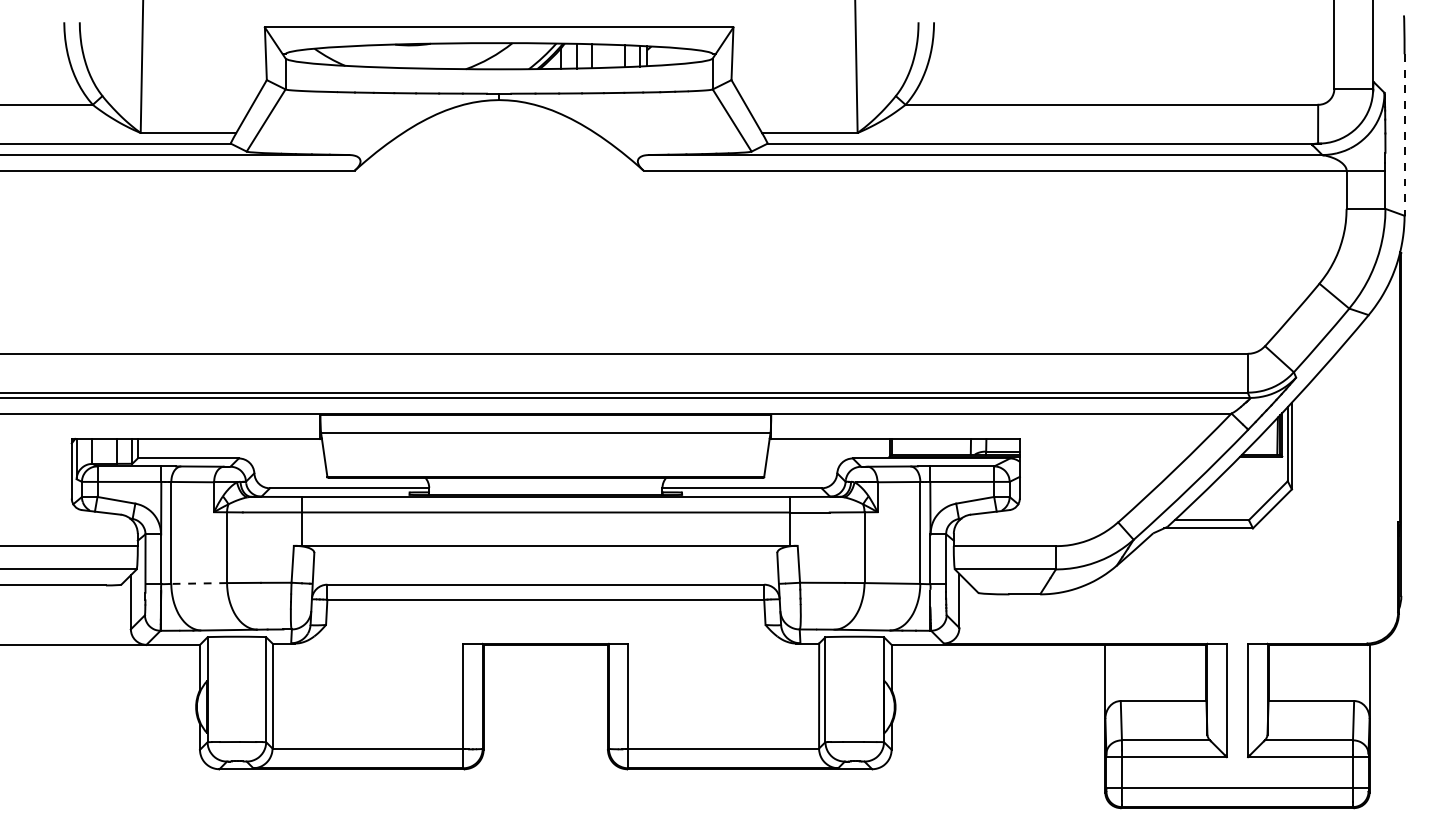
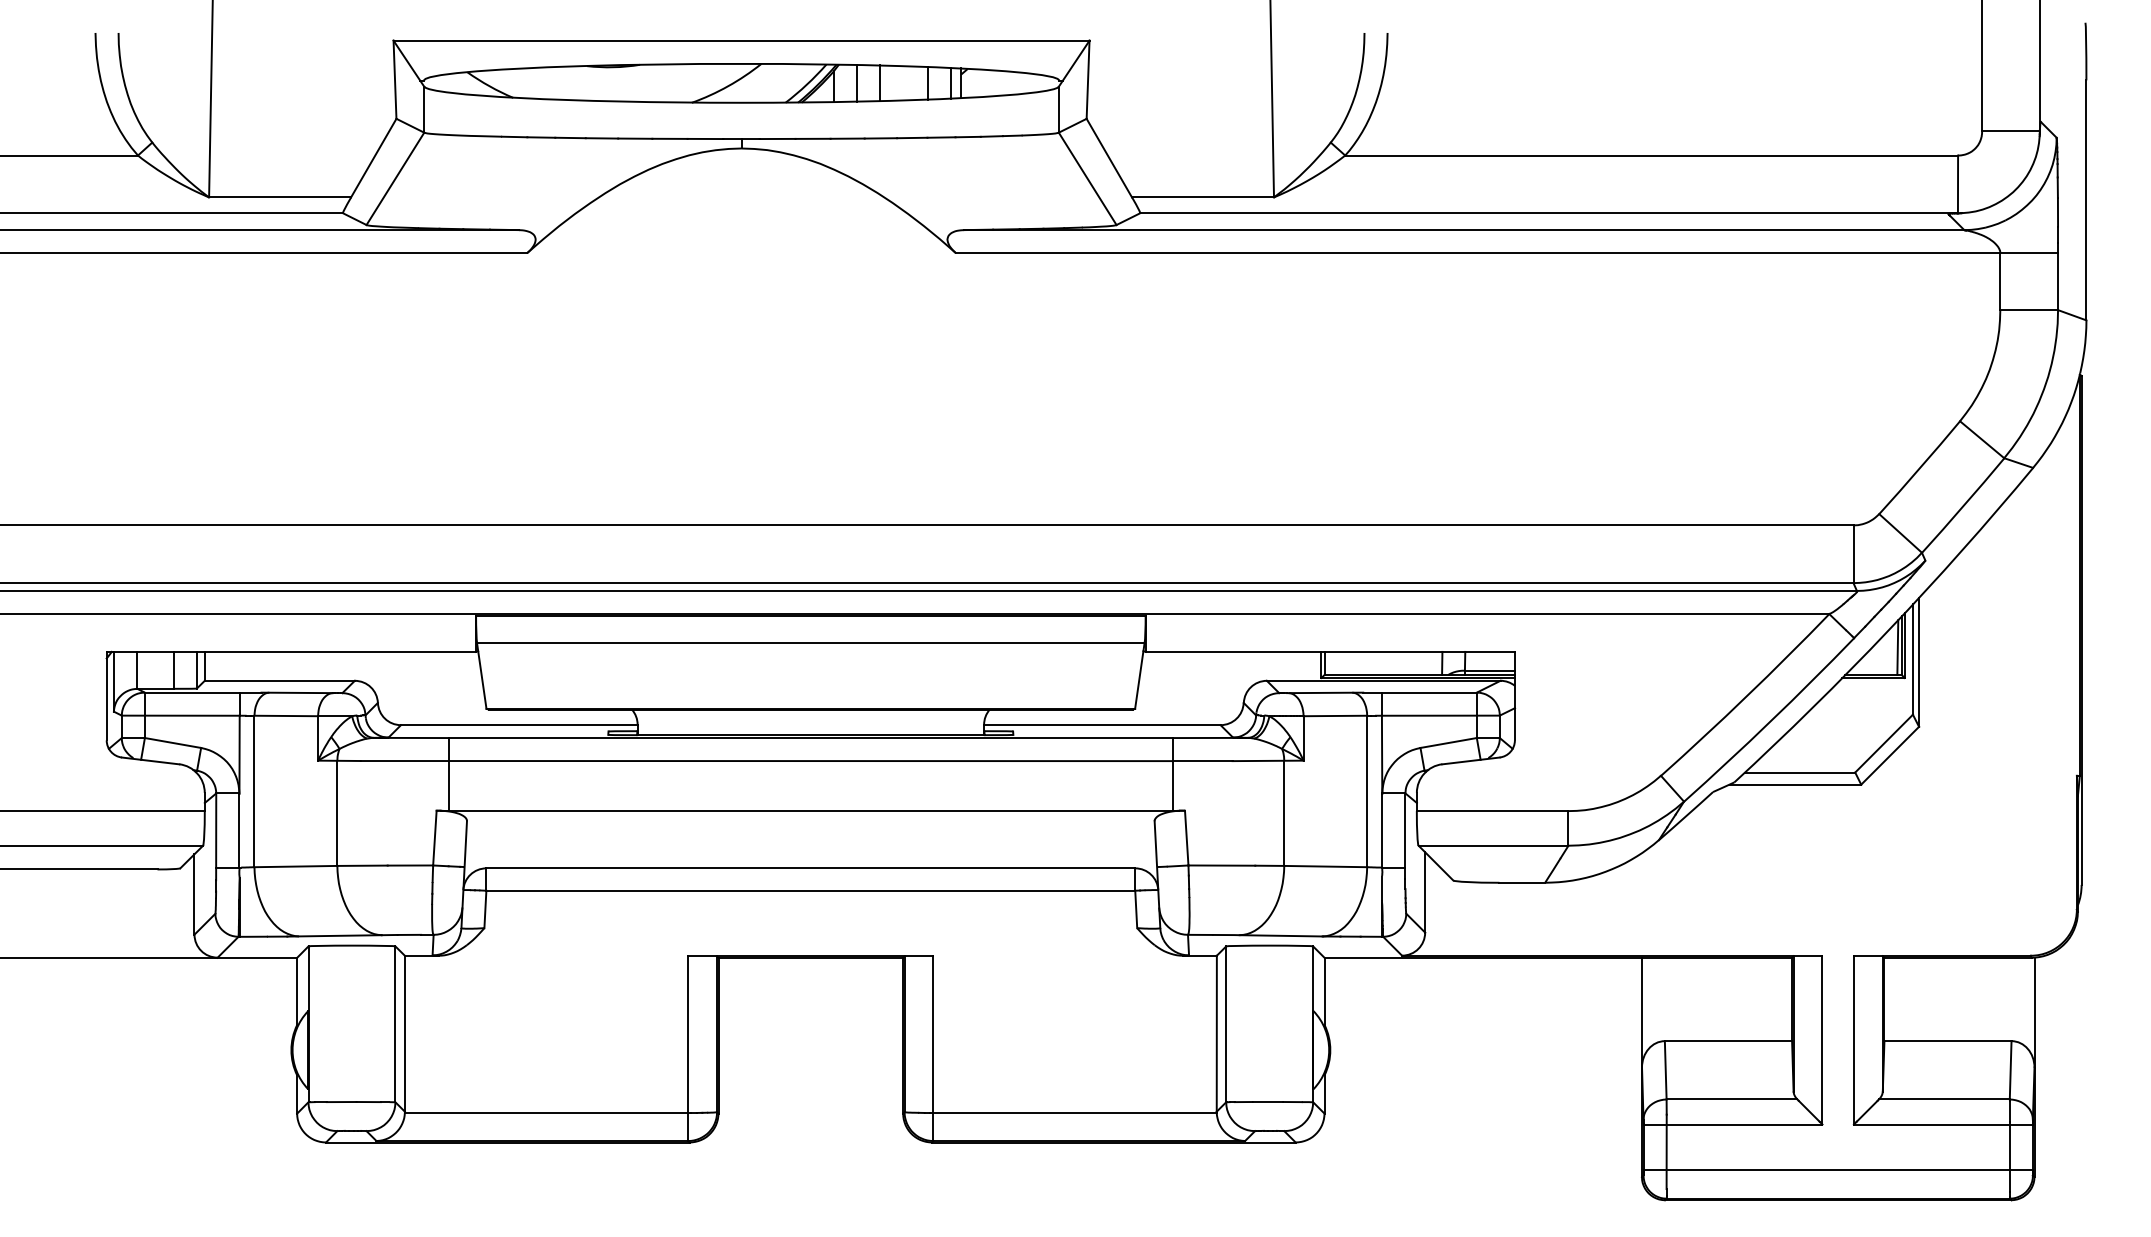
line: (1404, 135) -> (2086, 201), dashed -> solid
line: (199, 583) -> (296, 866), dashed -> solid

